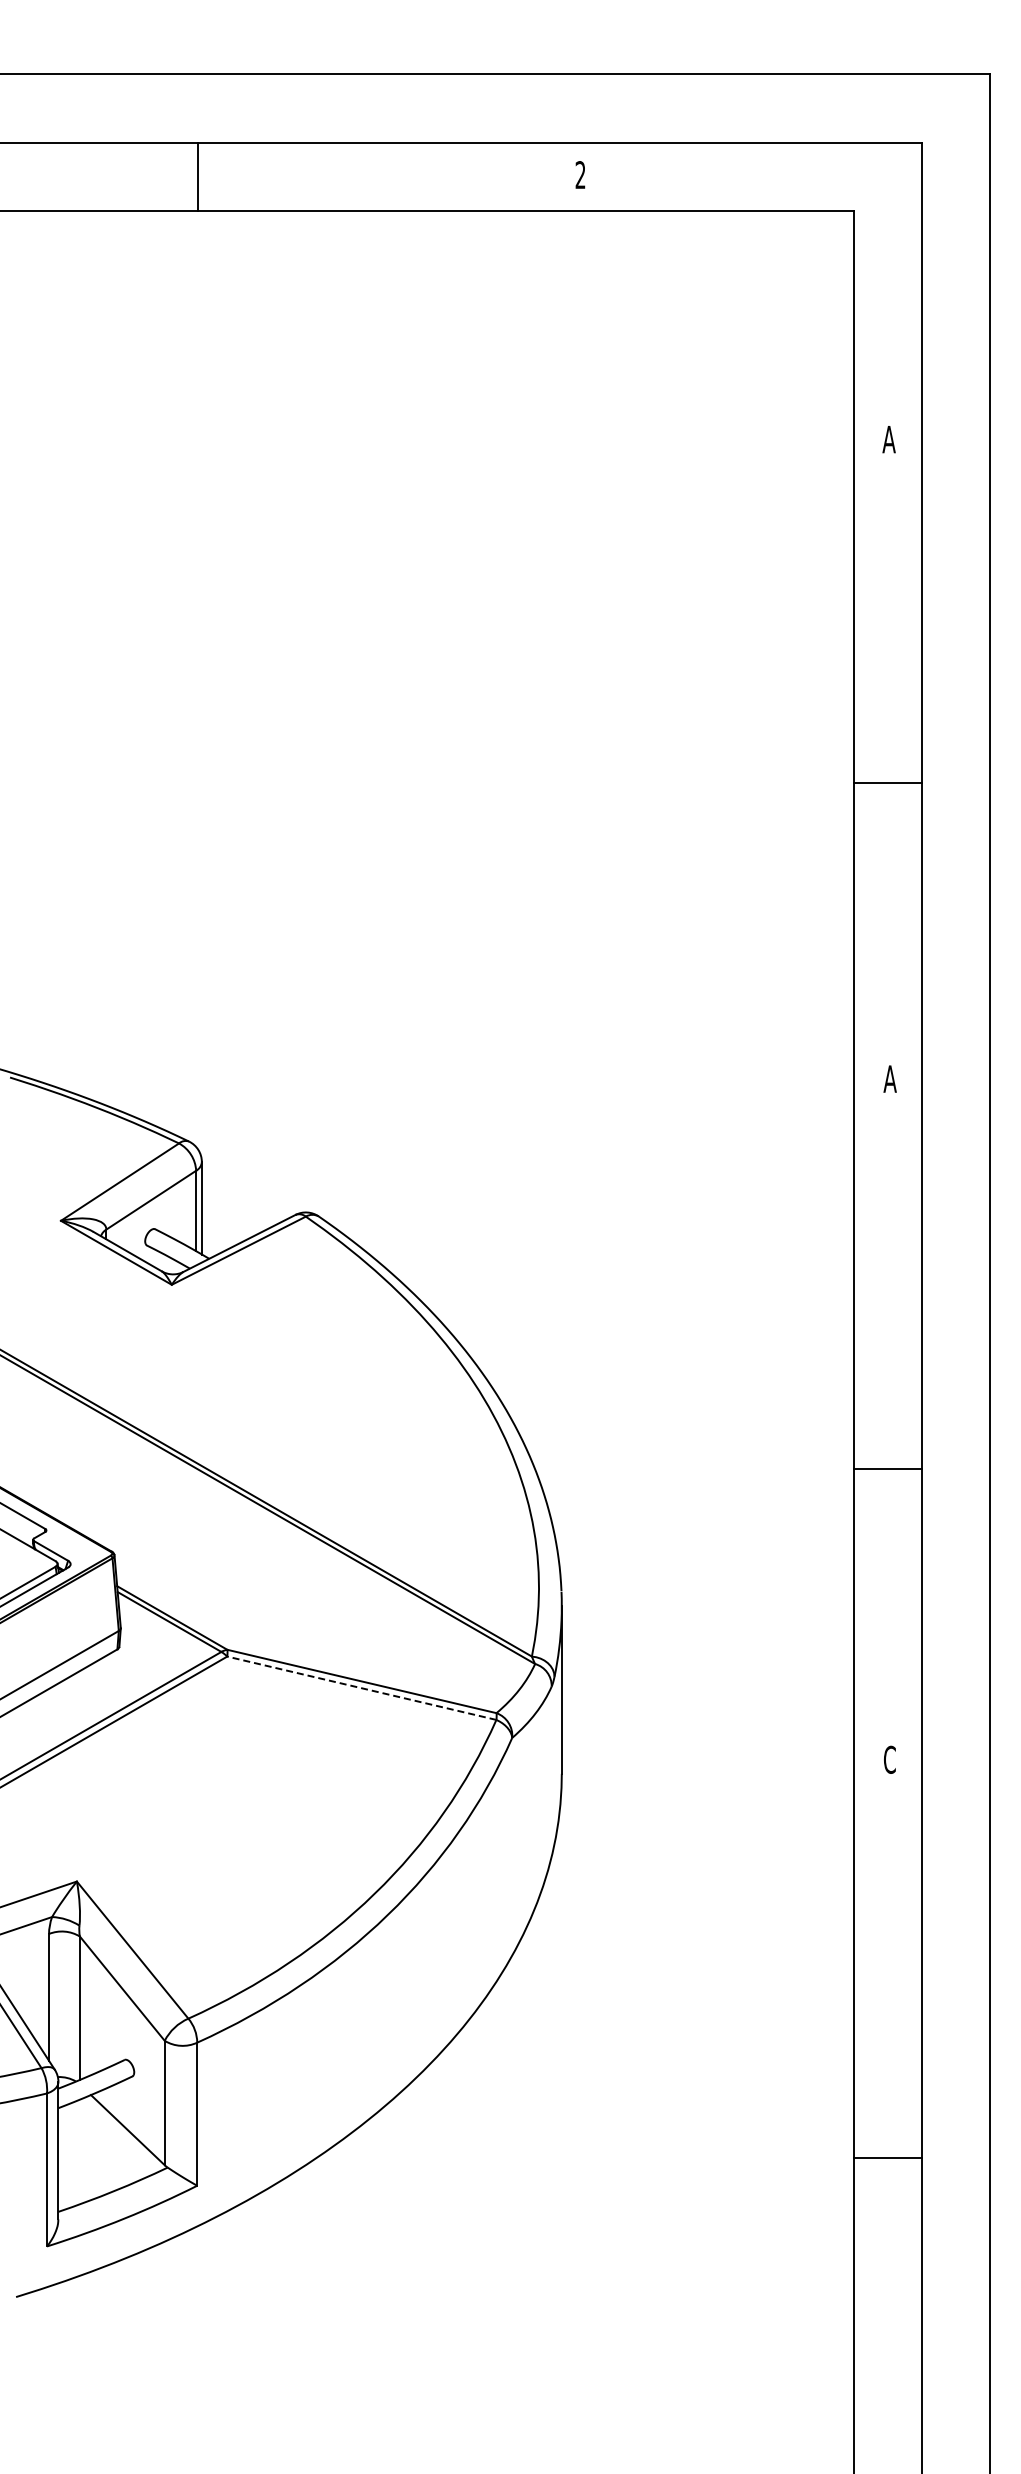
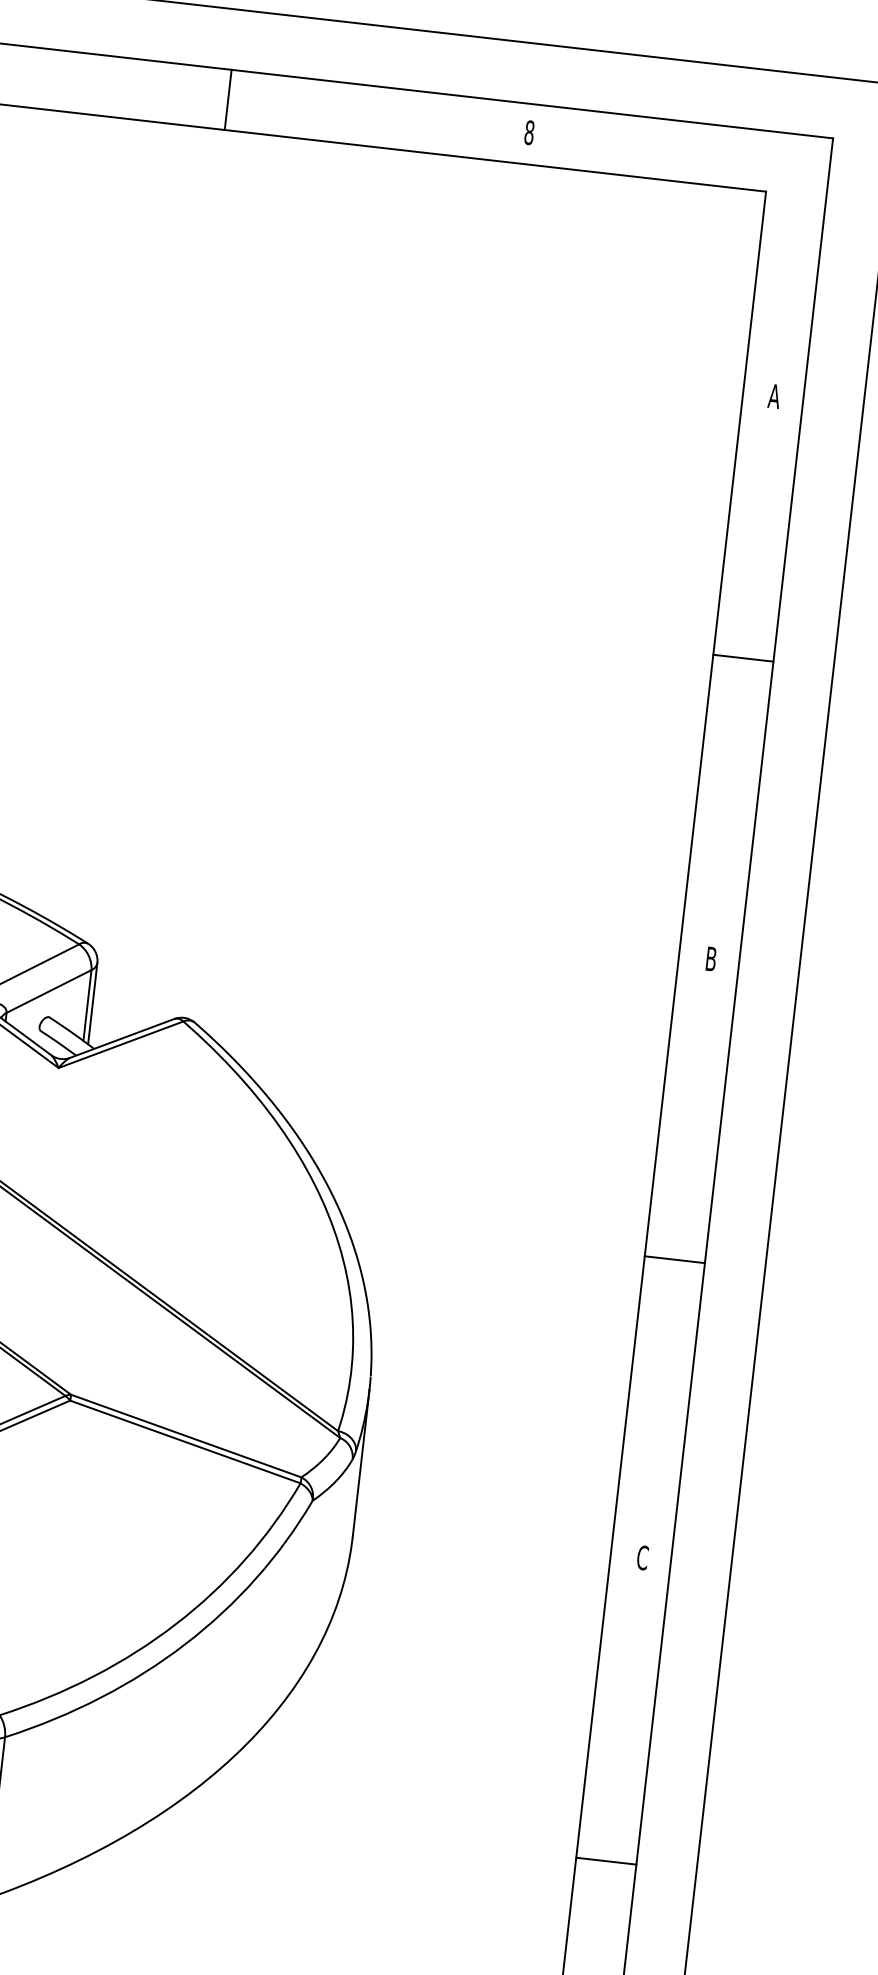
text: (580, 175) -> (529, 133), 2 -> 8
line: (198, 176) -> (228, 99), moved
line: (887, 783) -> (743, 658), moved
text: (889, 1078) -> (710, 958), A -> B
line: (887, 1469) -> (674, 1259), moved
line: (361, 1688) -> (185, 1442), dashed -> solid
line: (887, 2157) -> (606, 1860), moved

